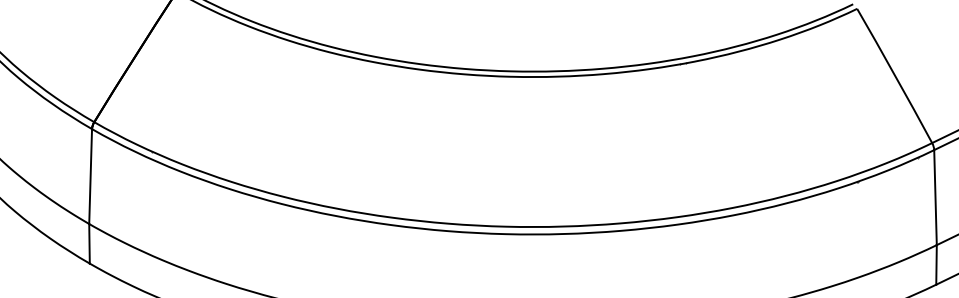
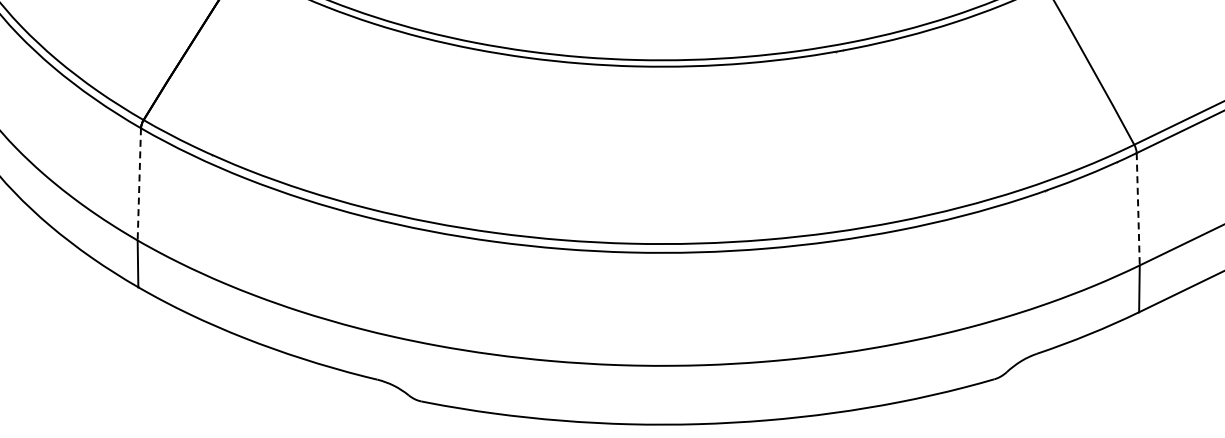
line: (90, 176) -> (139, 184), solid -> dashed
line: (935, 197) -> (1138, 209), solid -> dashed

